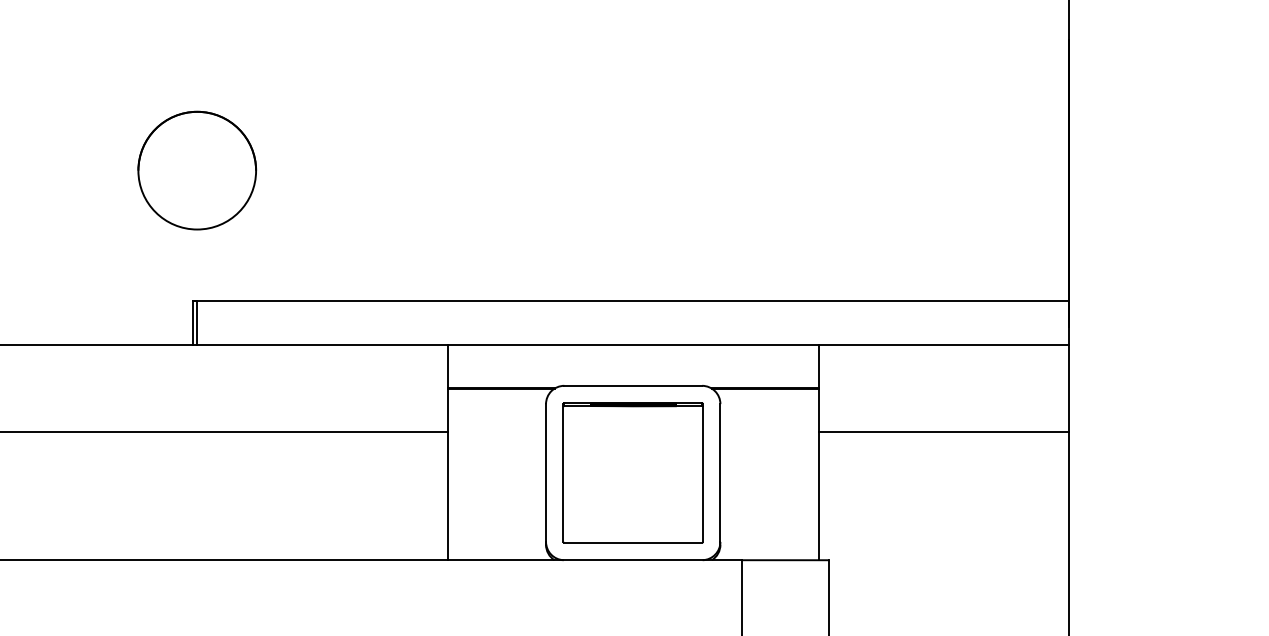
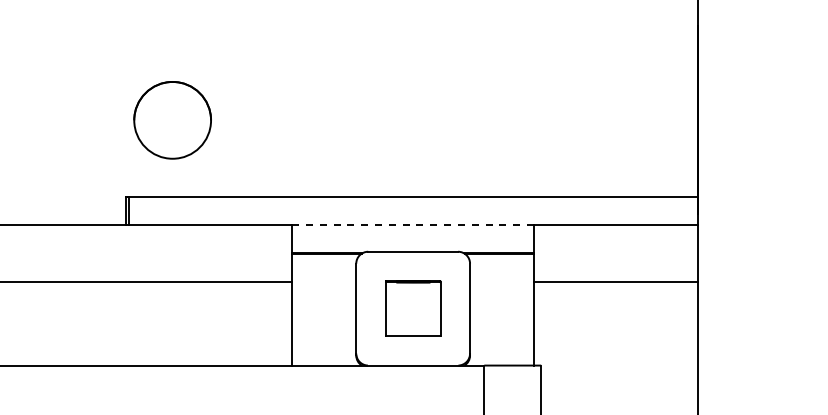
circle: (196, 170) -> (172, 120), moved
line: (633, 345) -> (413, 225), solid -> dashed
part: (633, 472) -> (413, 308), size x0.6

